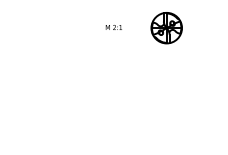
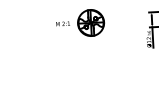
text: (113, 27) -> (62, 23), moved

